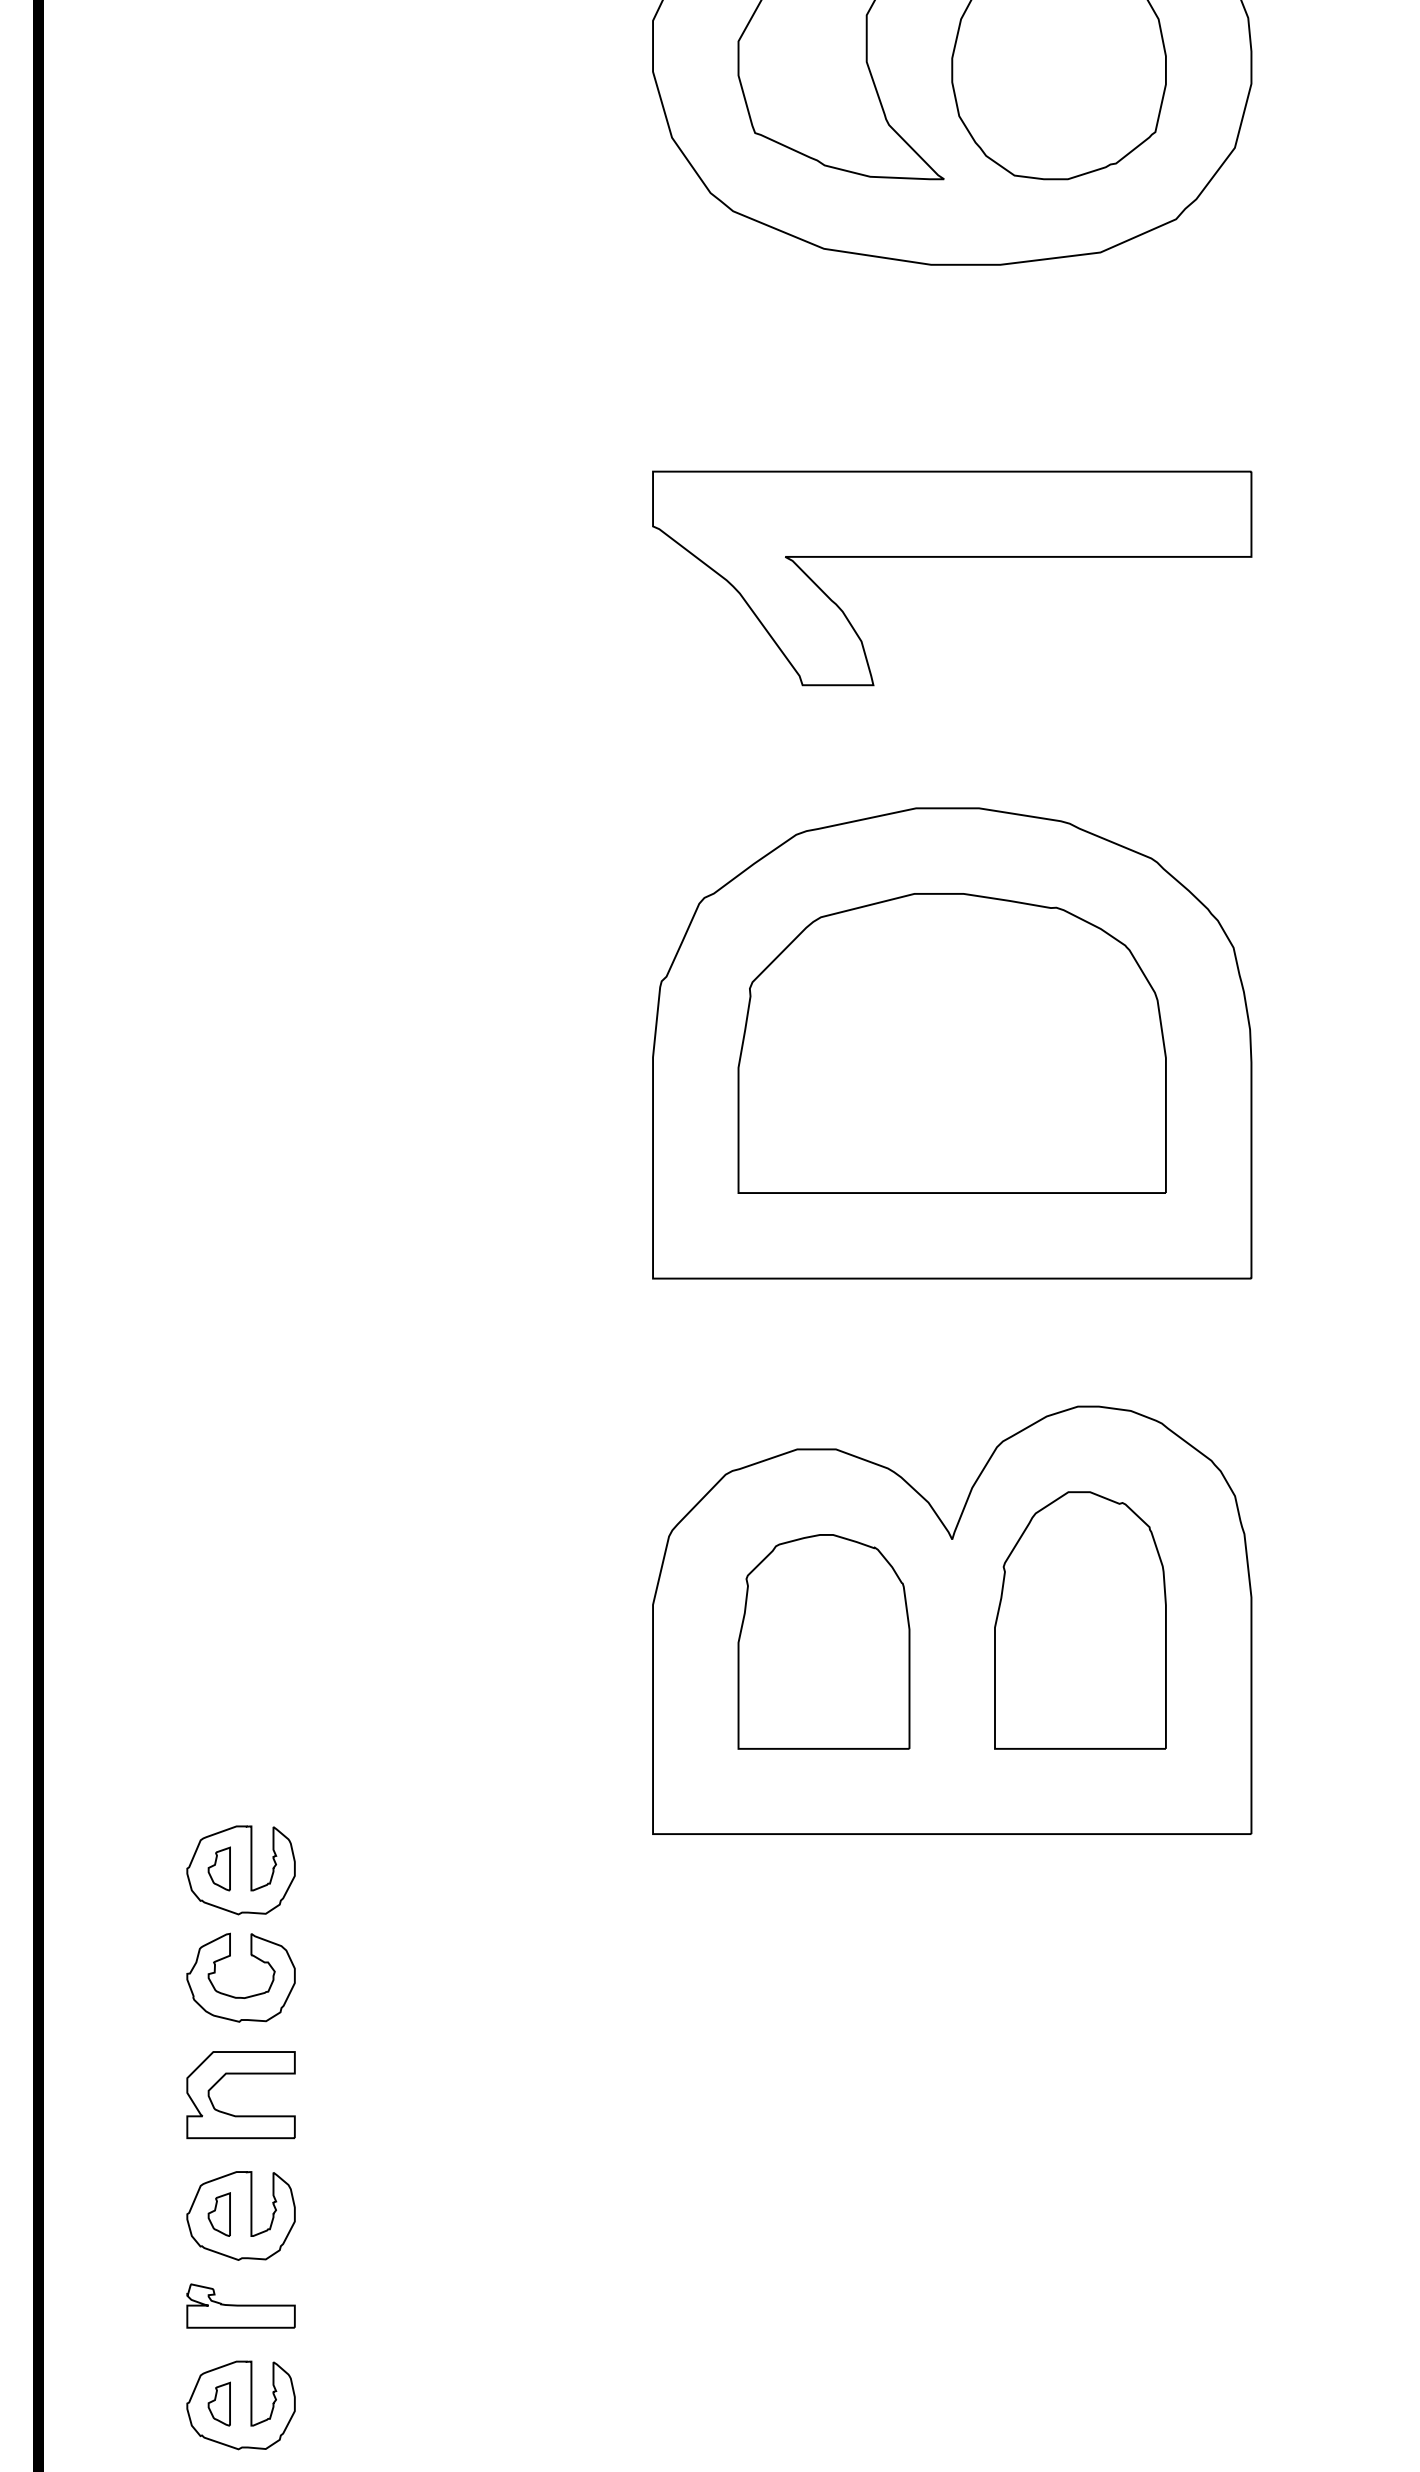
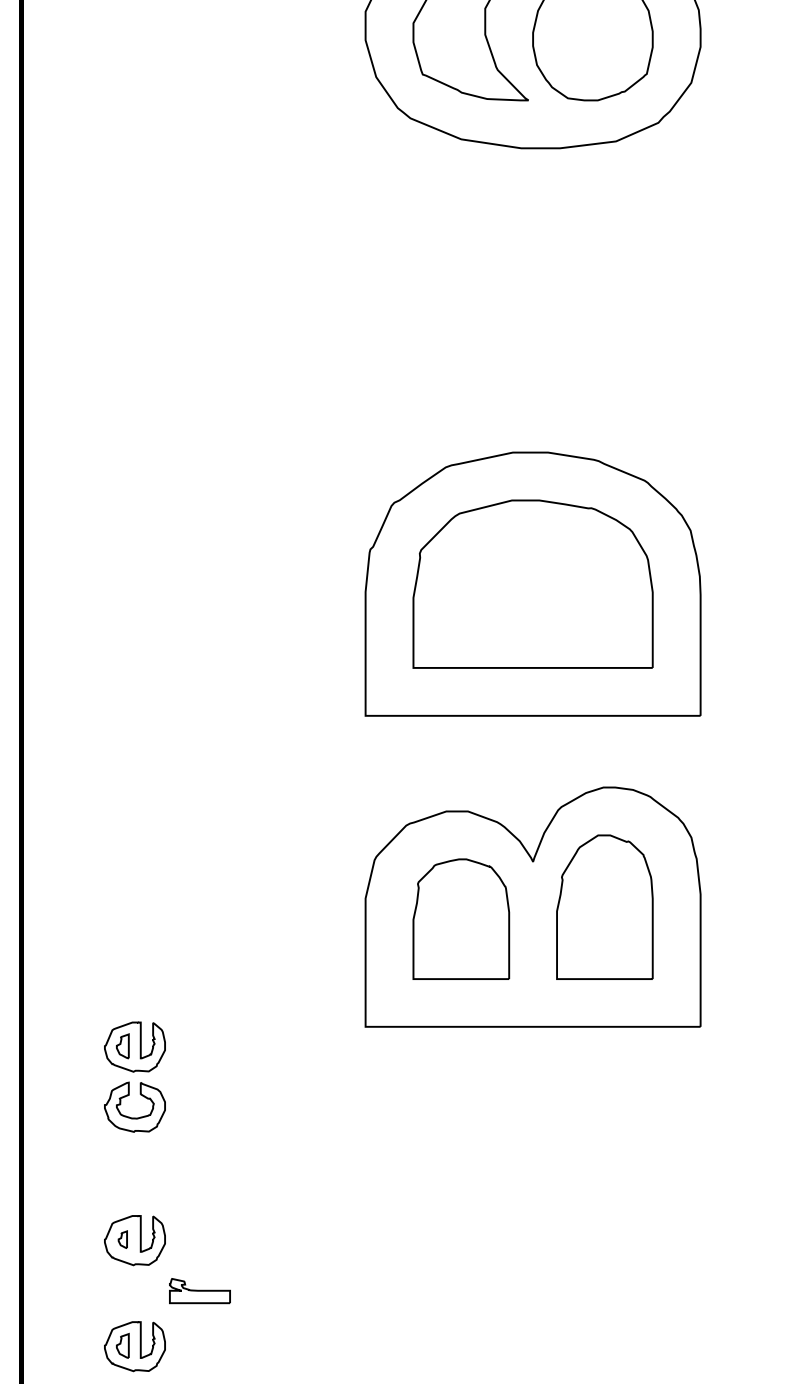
part: (951, 558) -> (532, 312), removed
part: (240, 2074) -> (134, 1161), removed
part: (218, 2213) -> (122, 1239), size x0.7
part: (240, 2306) -> (199, 1291), moved

